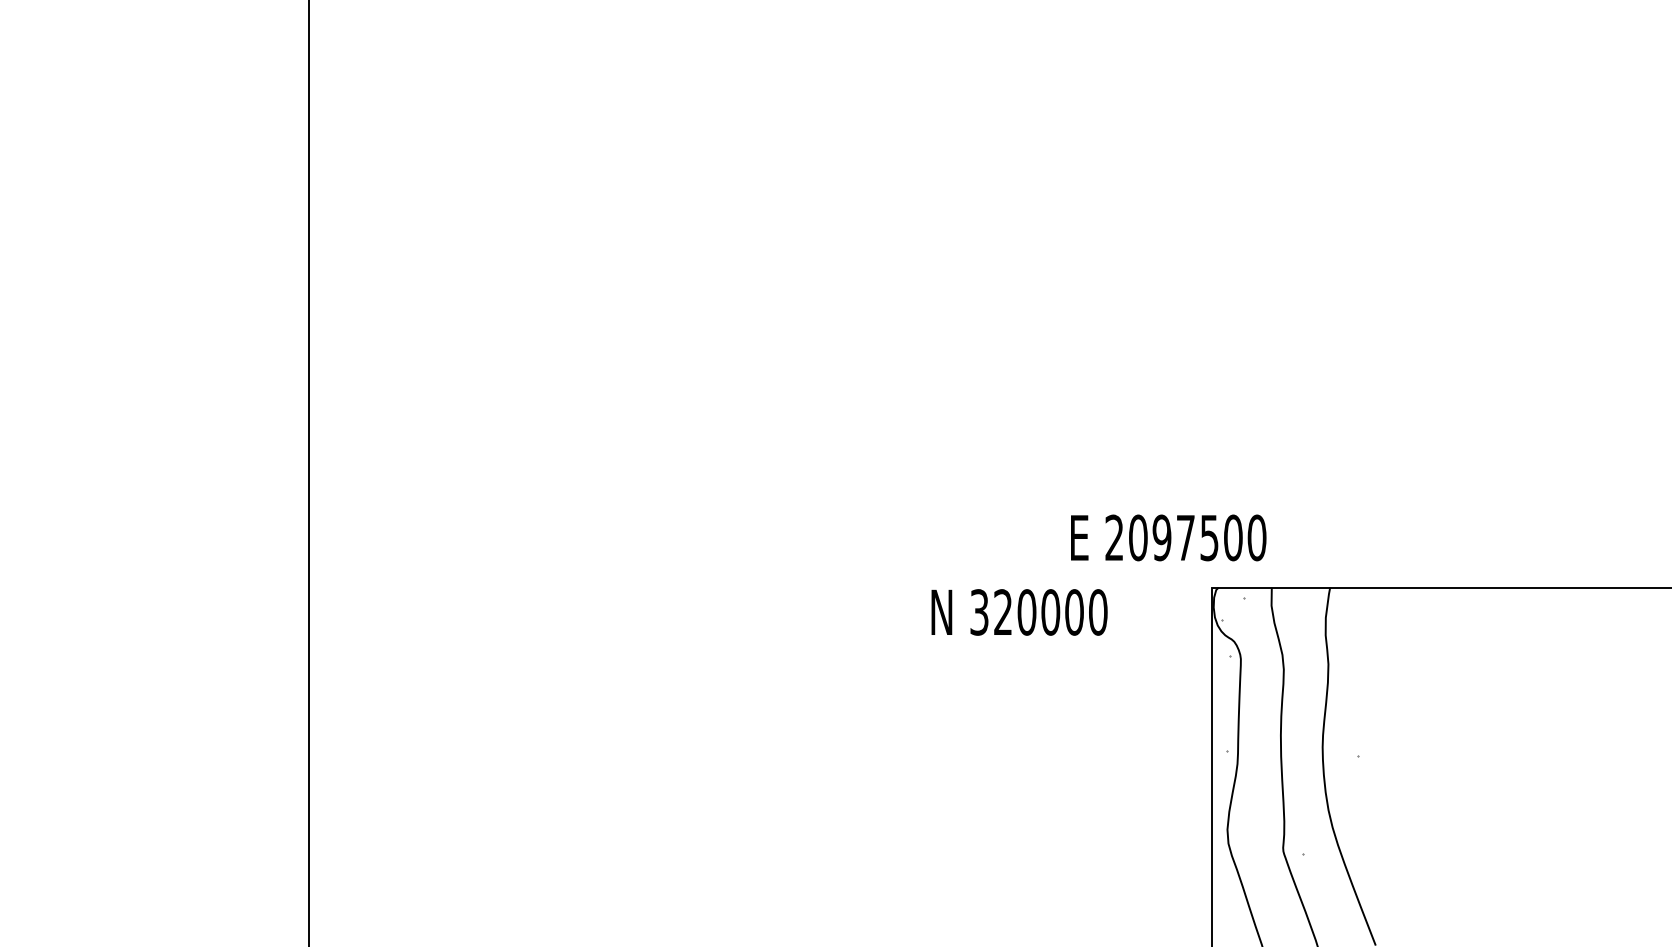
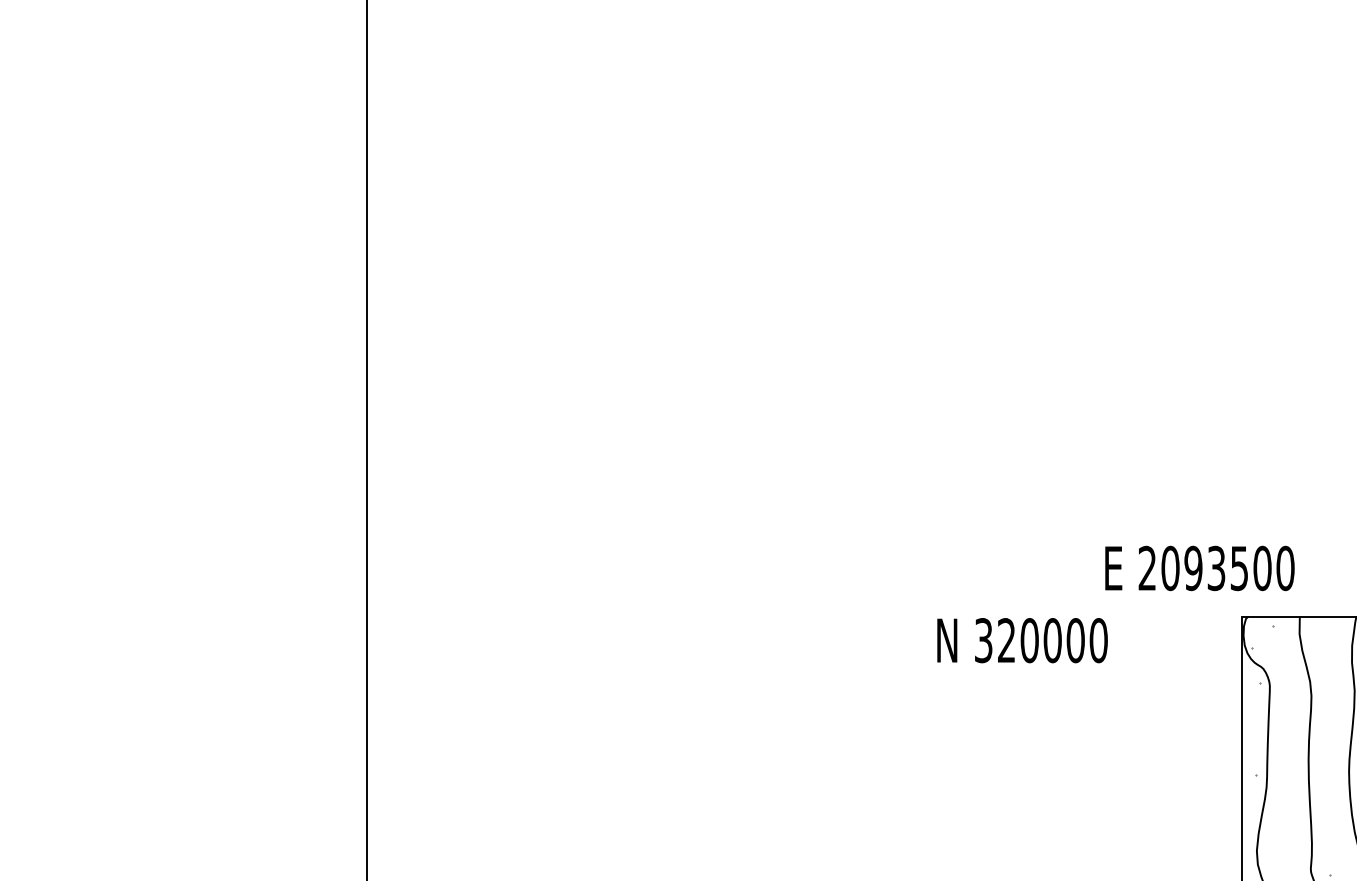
text: (1185, 537) -> (1216, 568), 2097500 -> 2093500
text: (1019, 612) -> (1022, 640), moved

